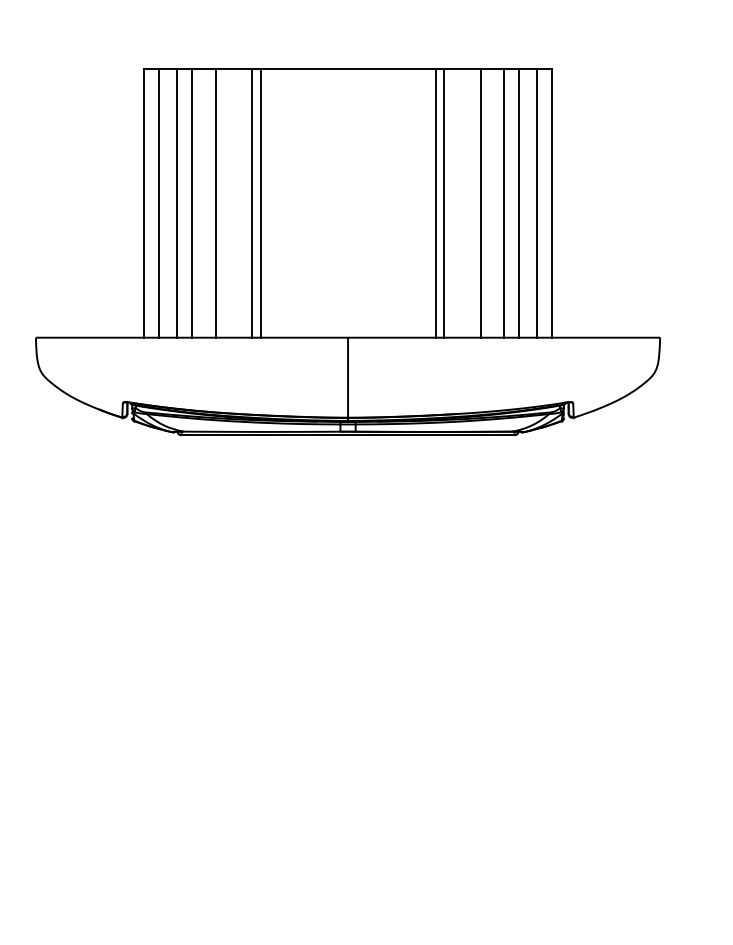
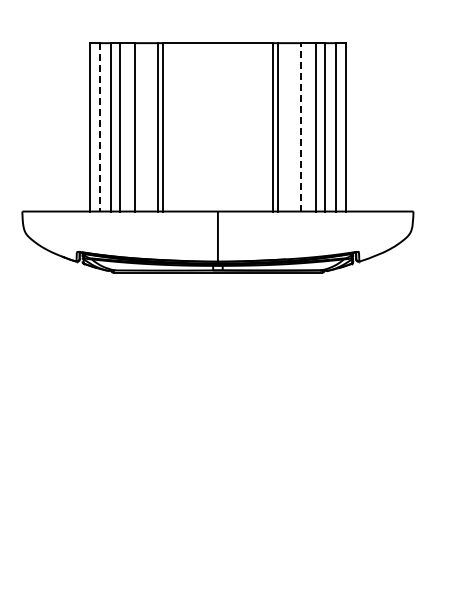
line: (479, 201) -> (300, 126), solid -> dashed
line: (159, 203) -> (99, 127), solid -> dashed

